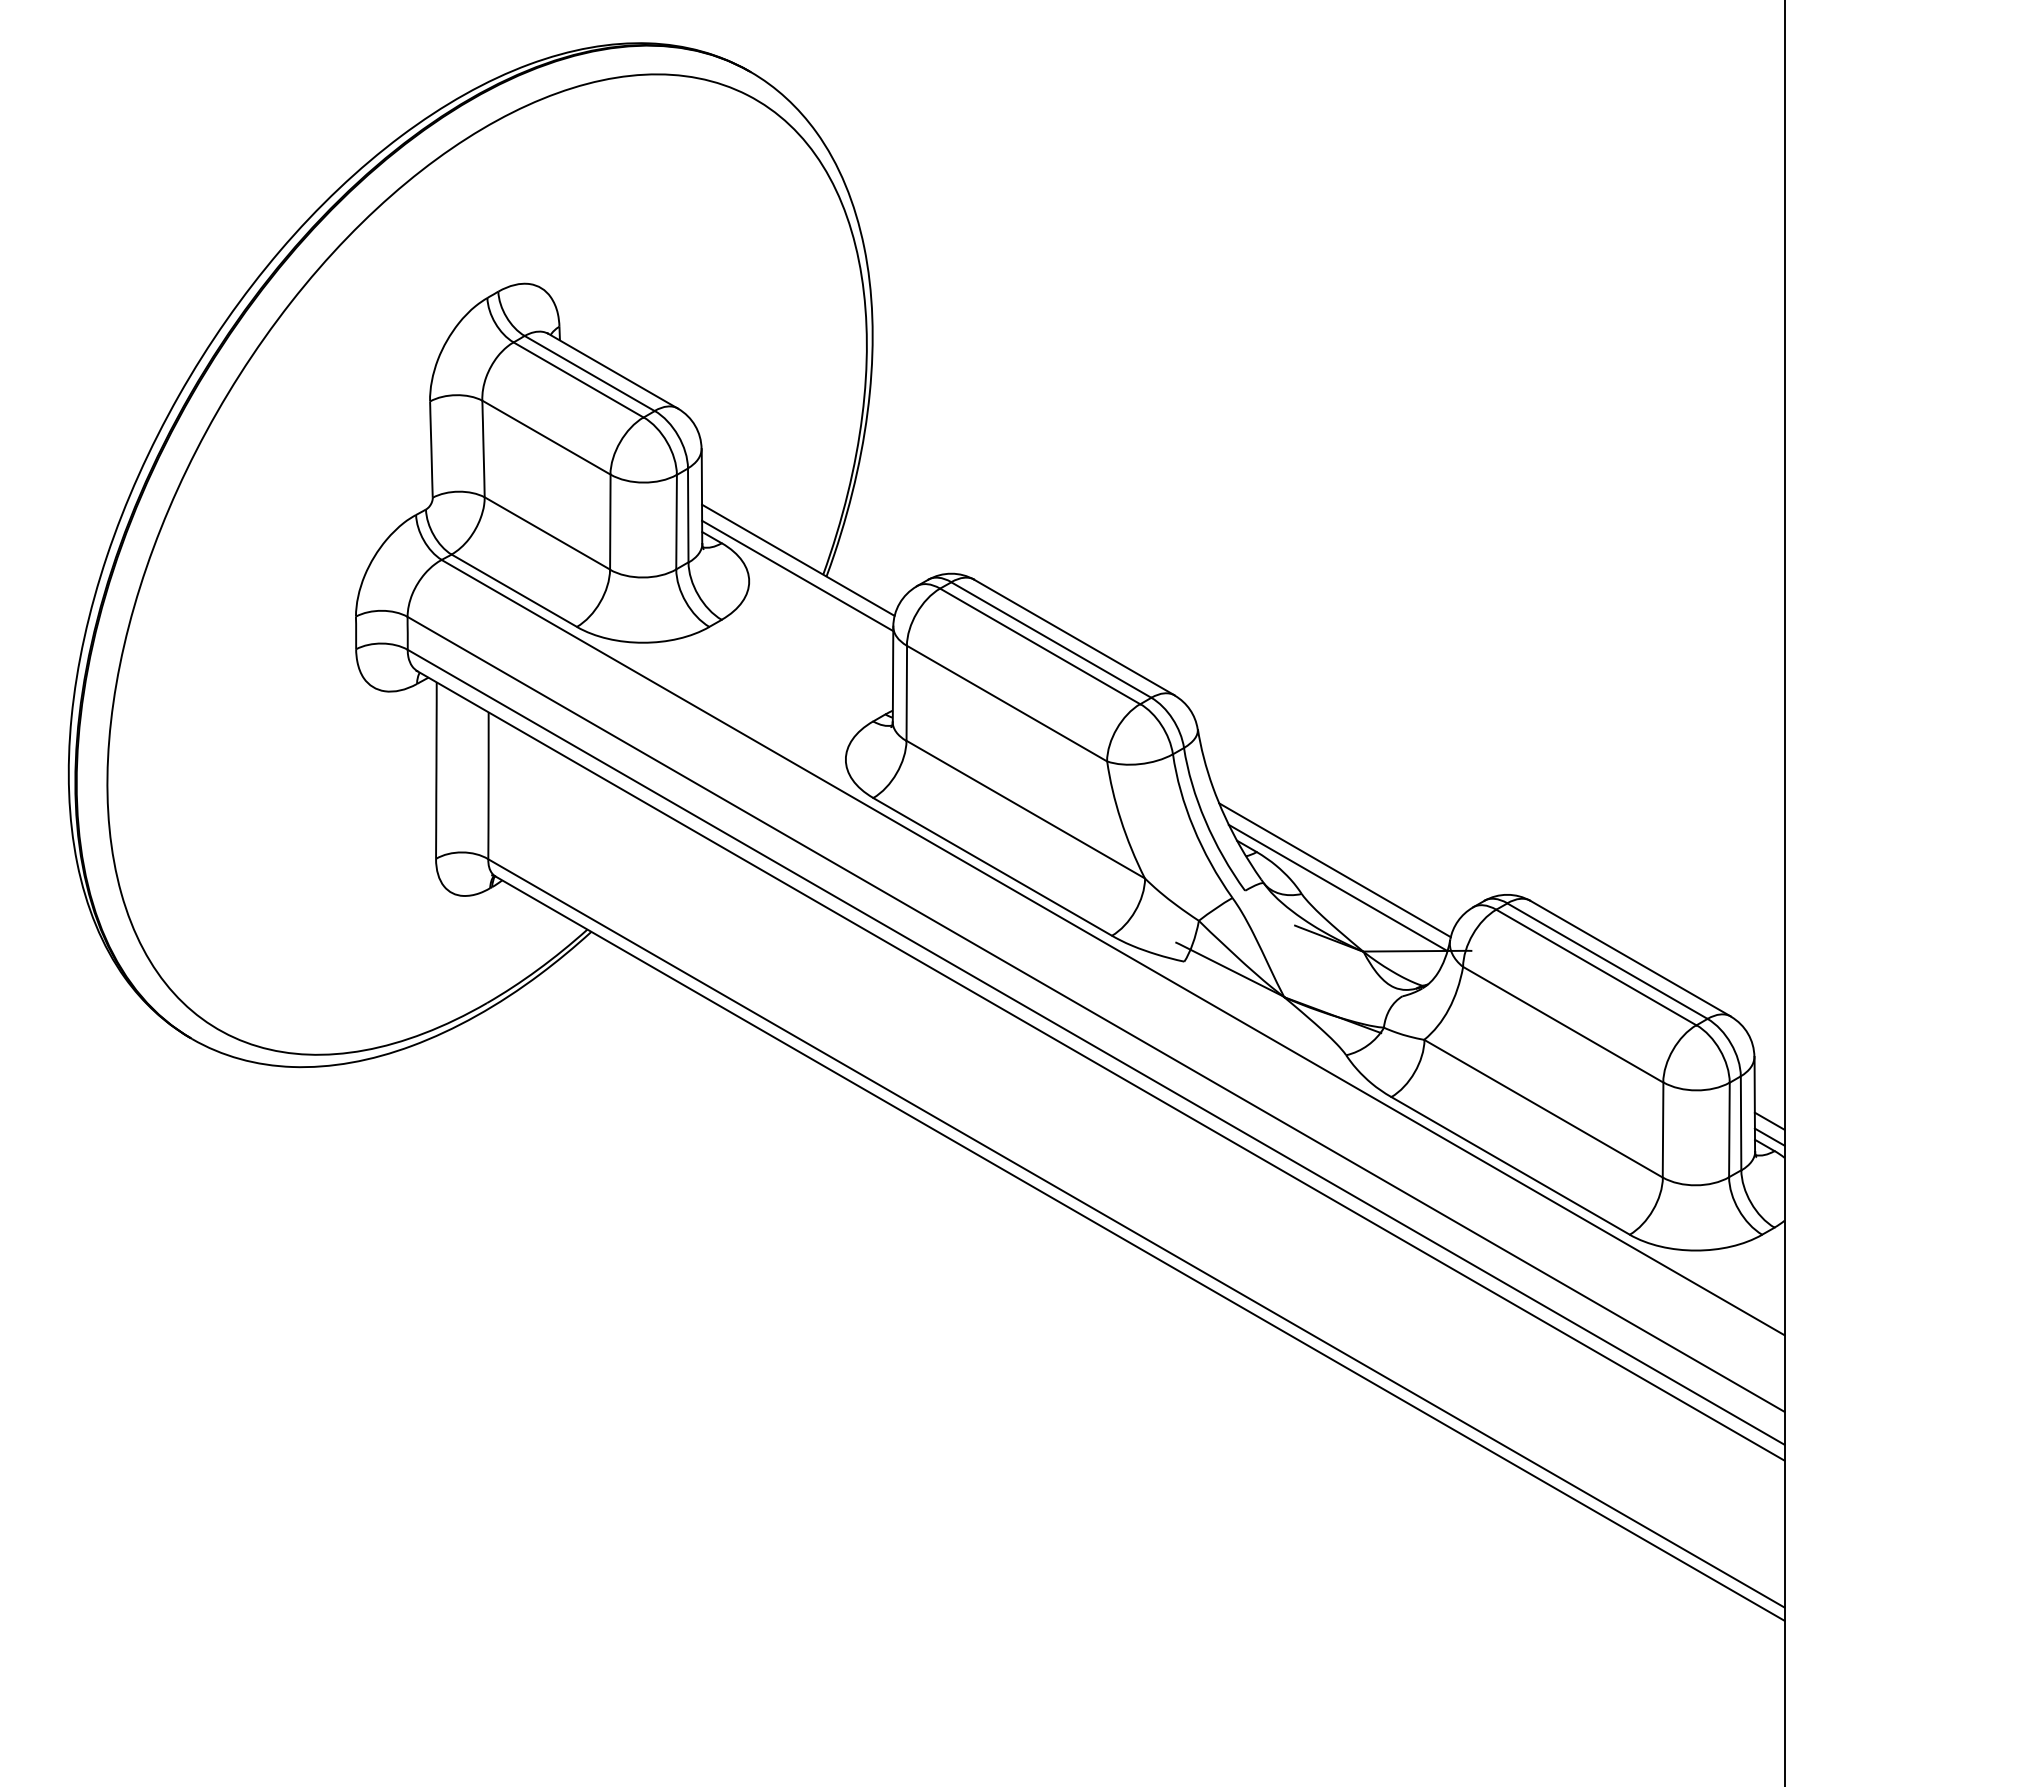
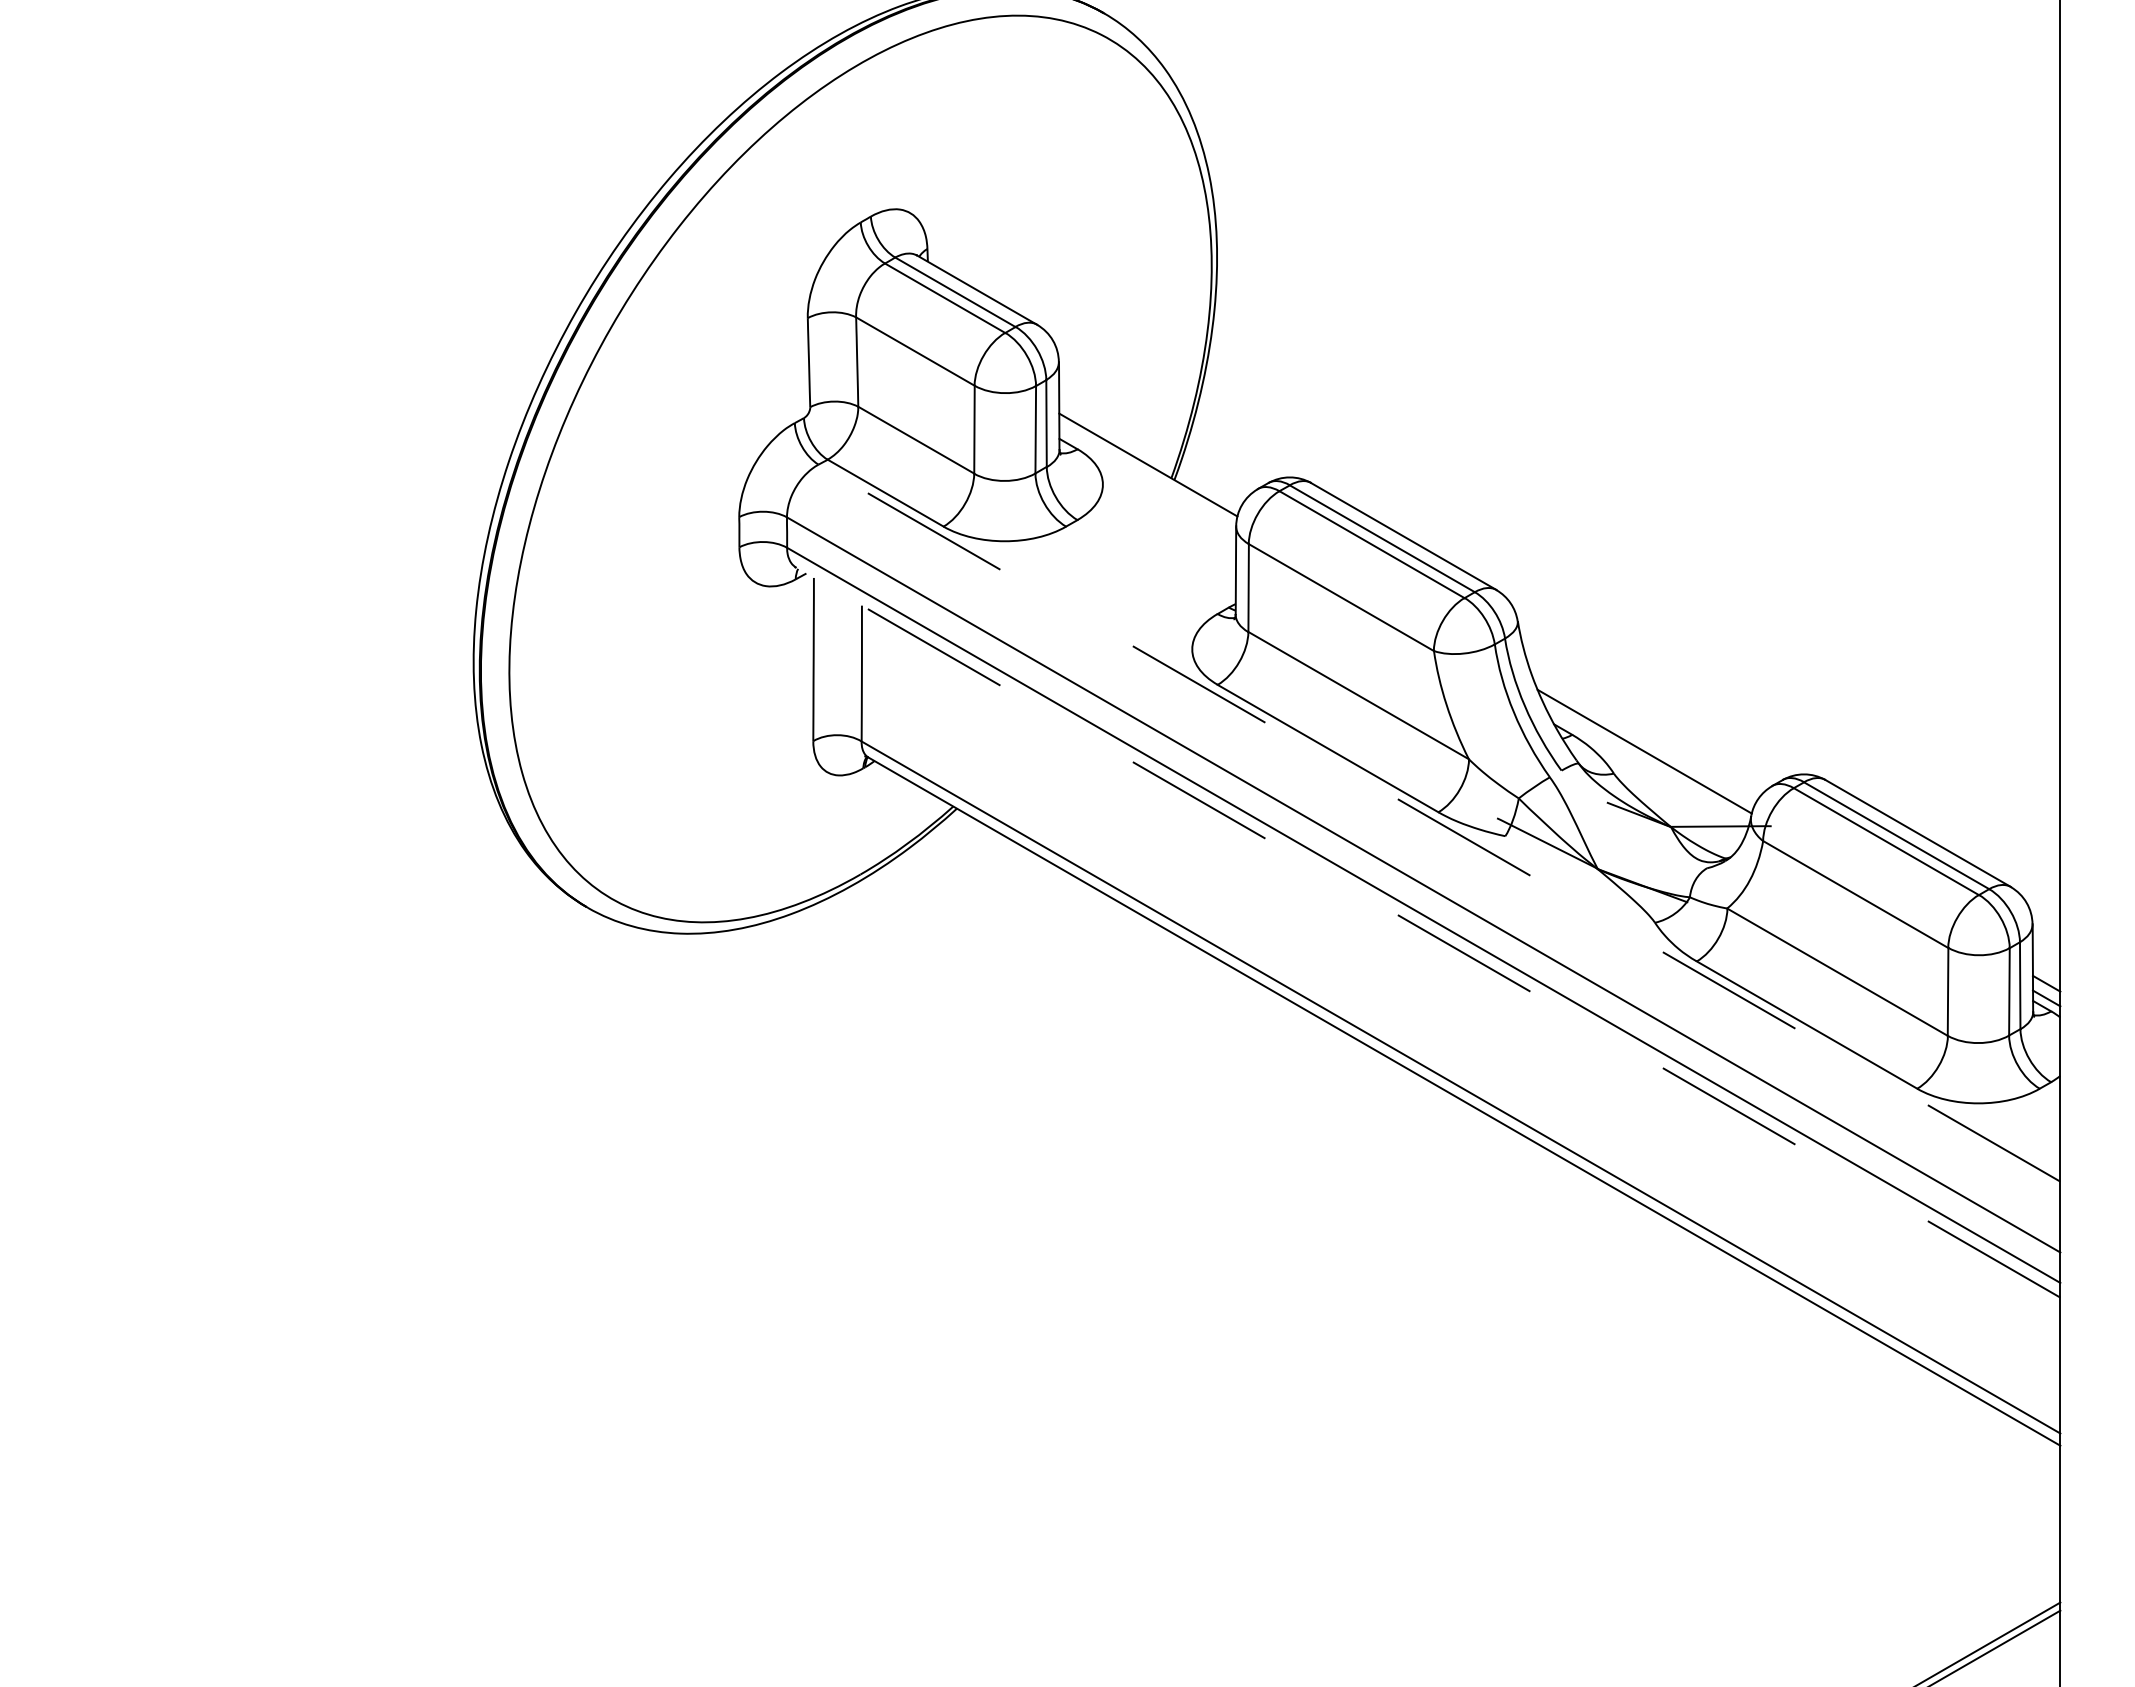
line: (797, 575) -> (1147, 479), removed
line: (1338, 887) -> (1647, 767), removed
line: (1113, 947) -> (1439, 823), solid -> dashed
line: (1101, 1065) -> (1428, 932), solid -> dashed

